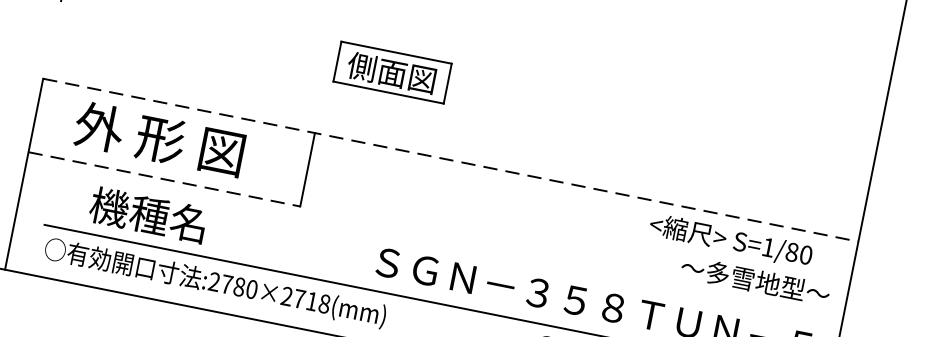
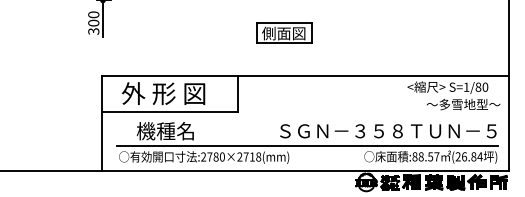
part: (393, 71) -> (284, 32), moved
line: (450, 159) -> (305, 75), dashed -> solid
line: (163, 179) -> (169, 112), dashed -> solid

